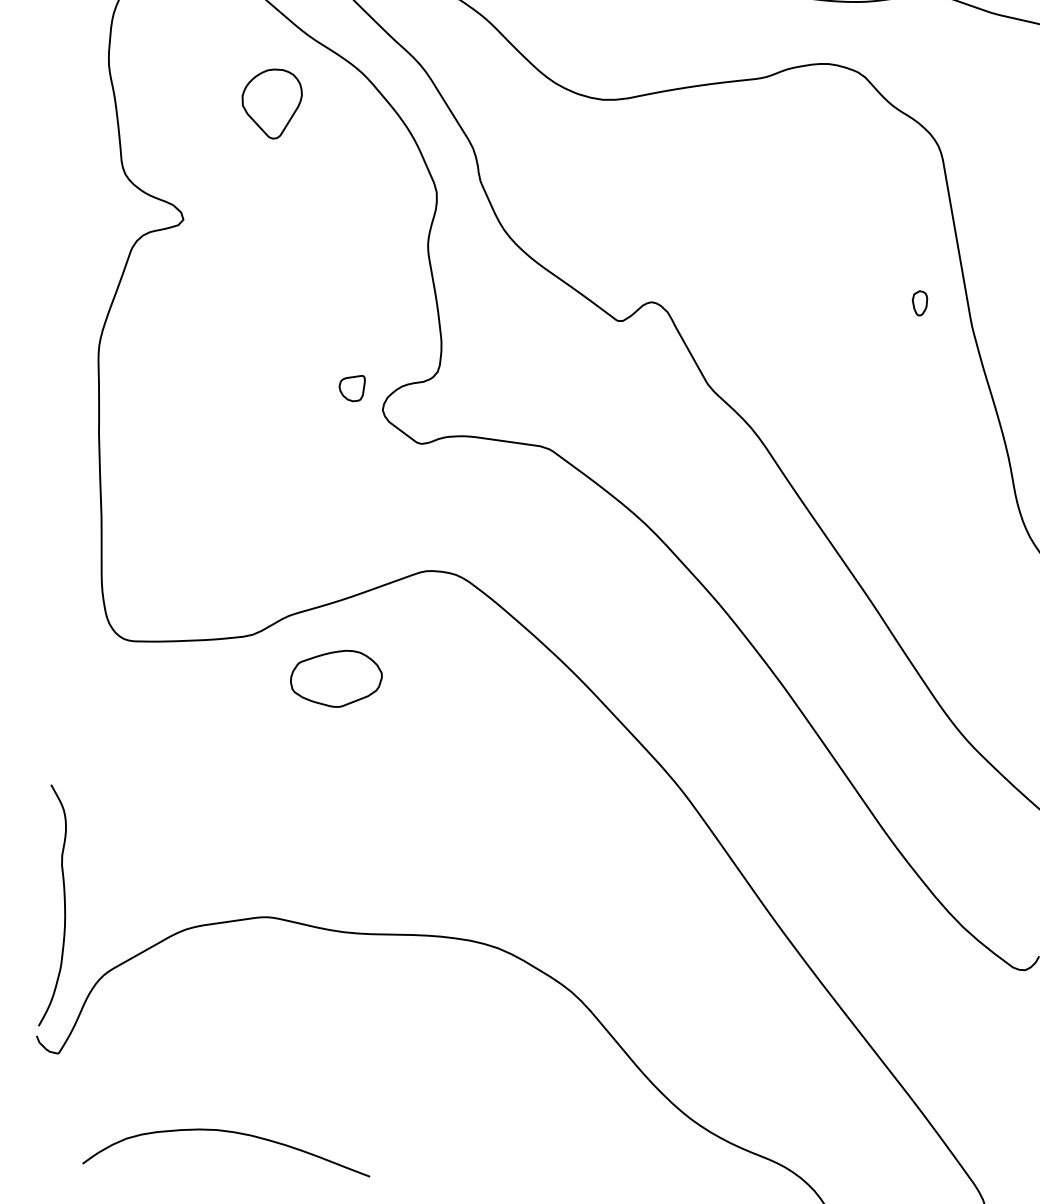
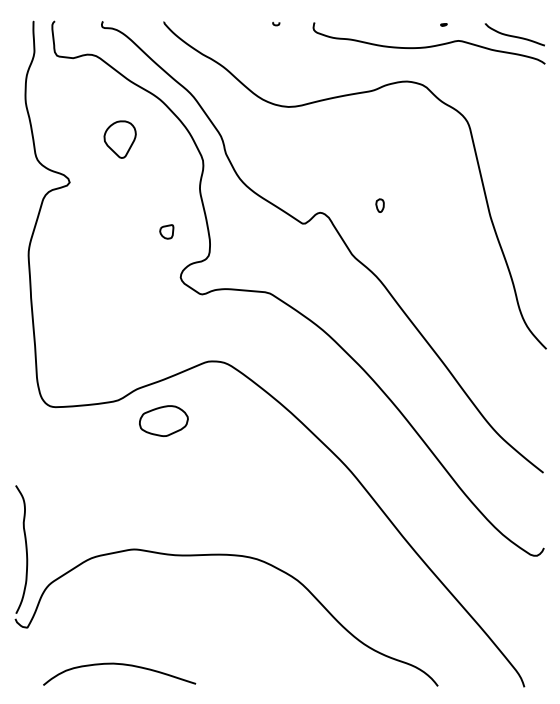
part: (270, 103) -> (119, 139), moved
part: (918, 302) -> (379, 205), moved
part: (351, 387) -> (166, 231), moved

